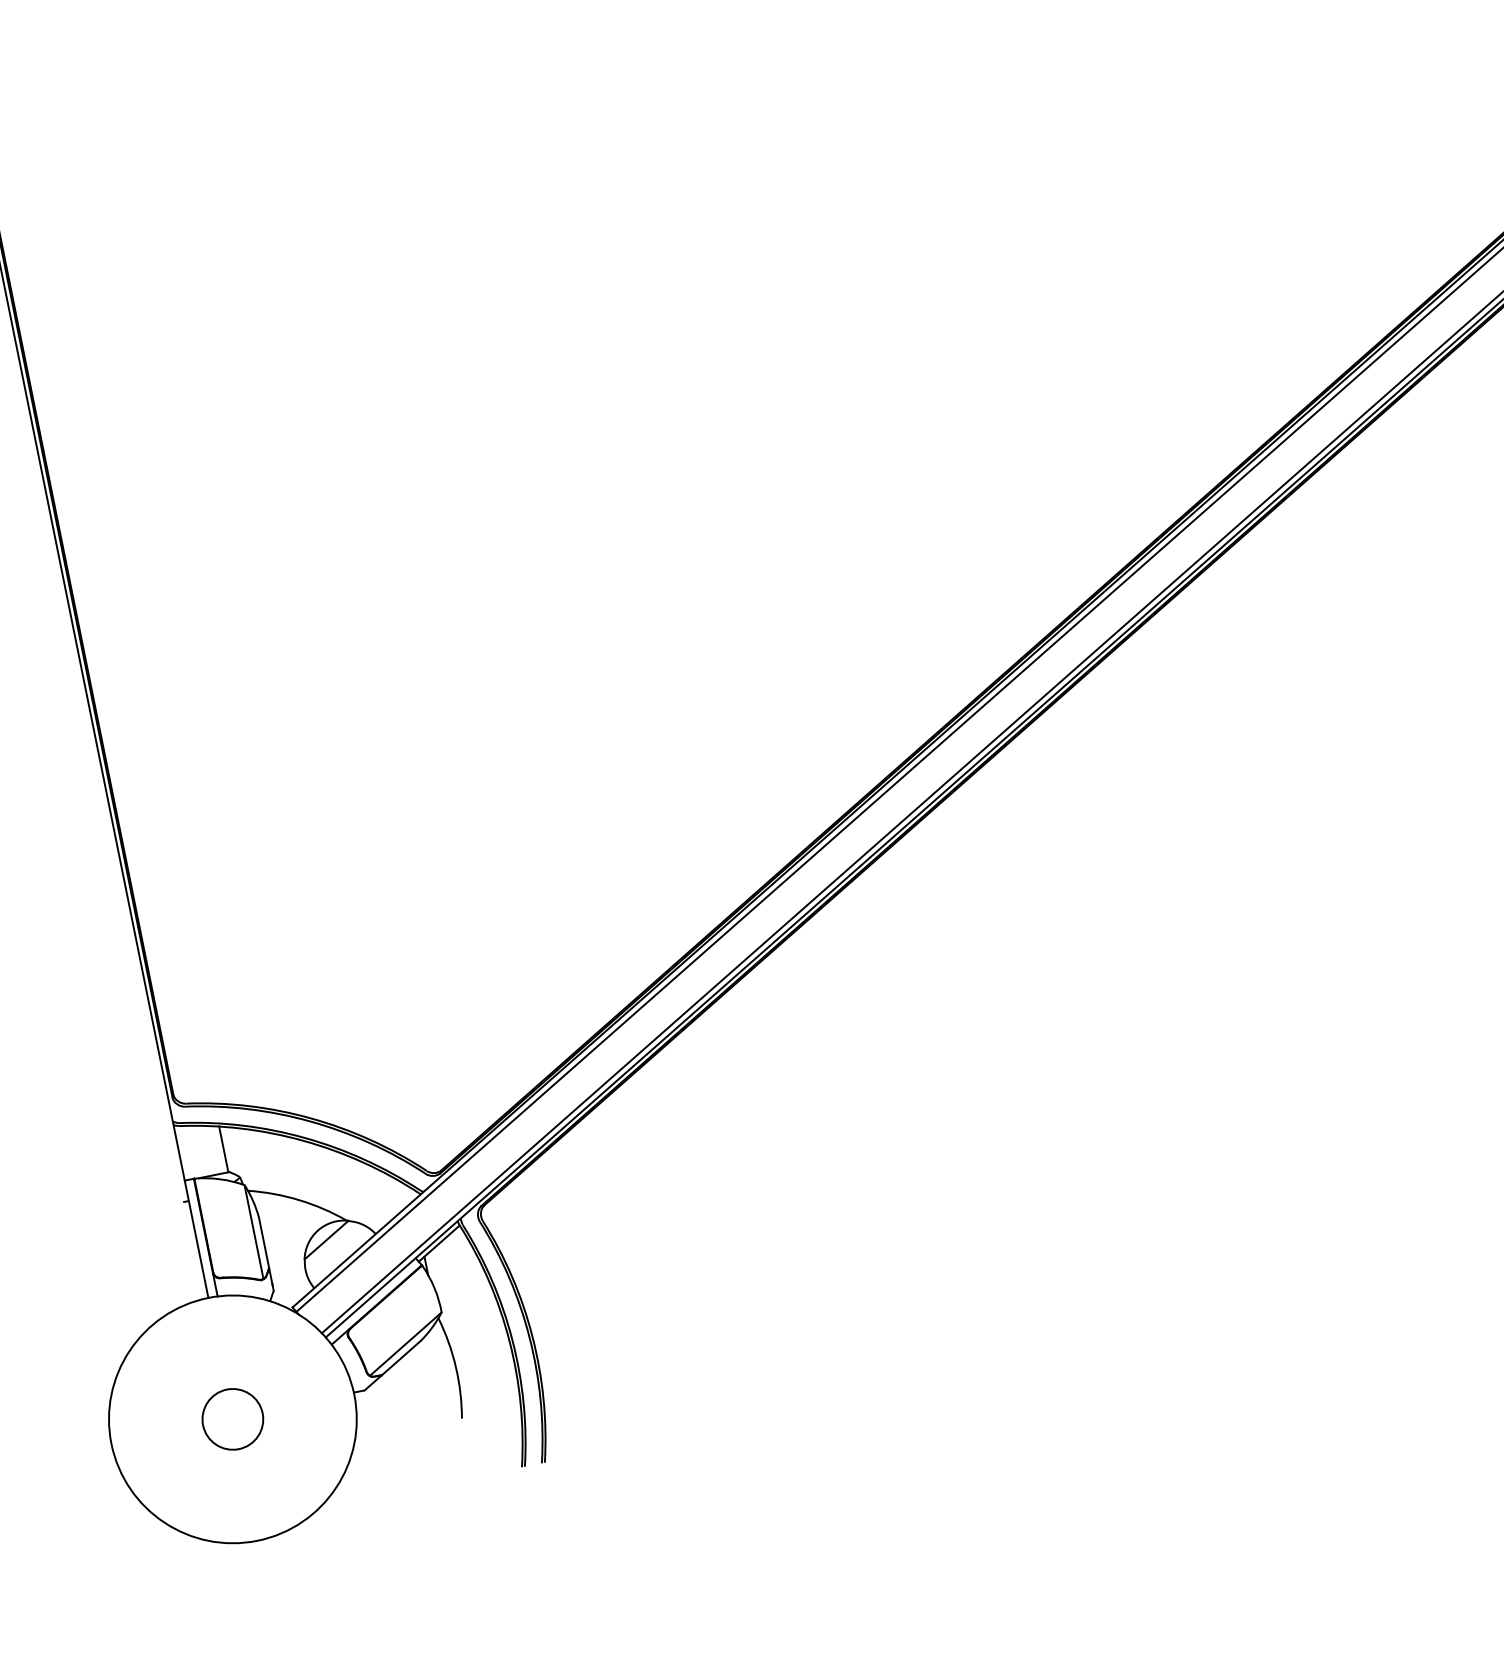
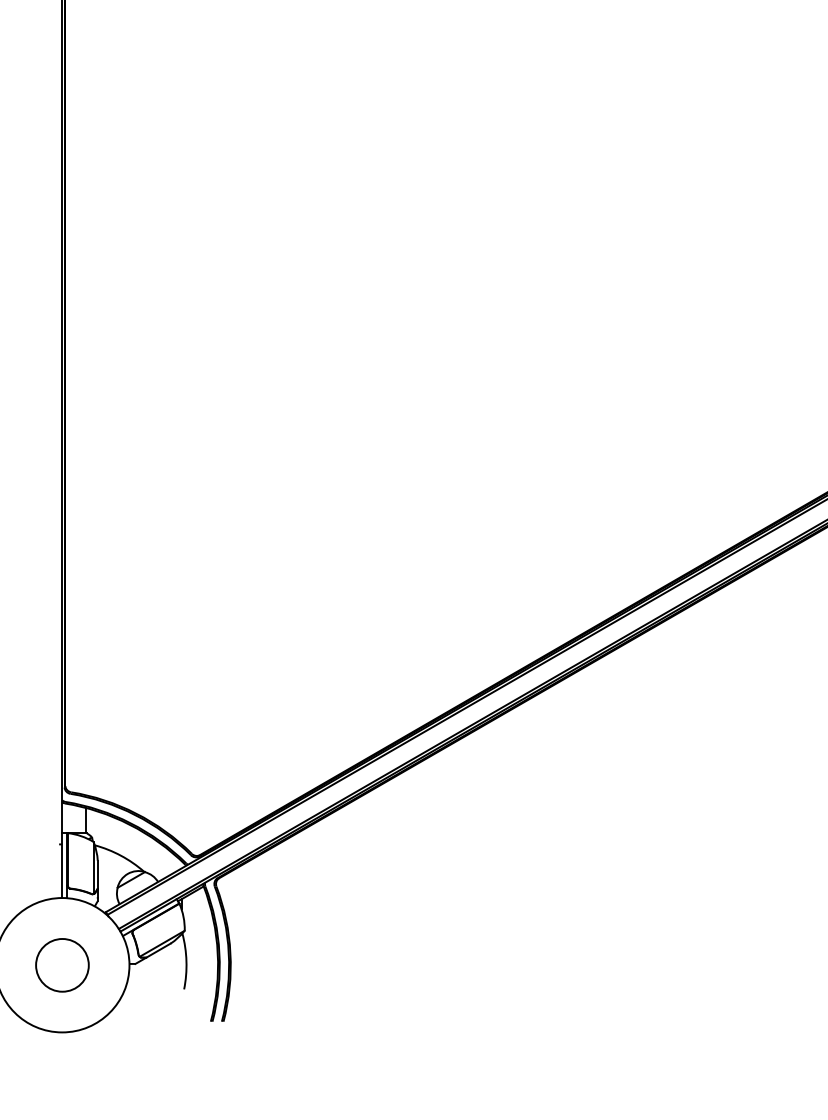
circle: (231, 1418) -> (61, 964), size x1.6

